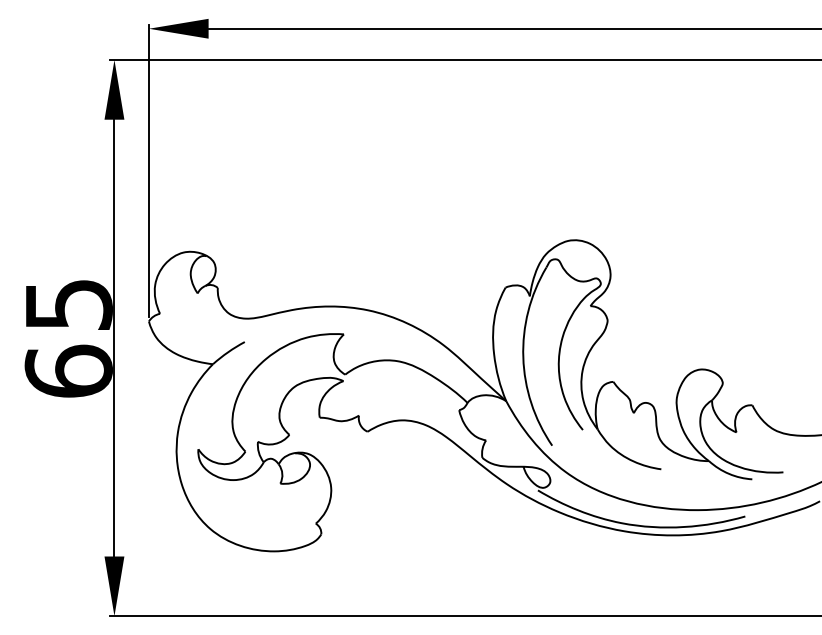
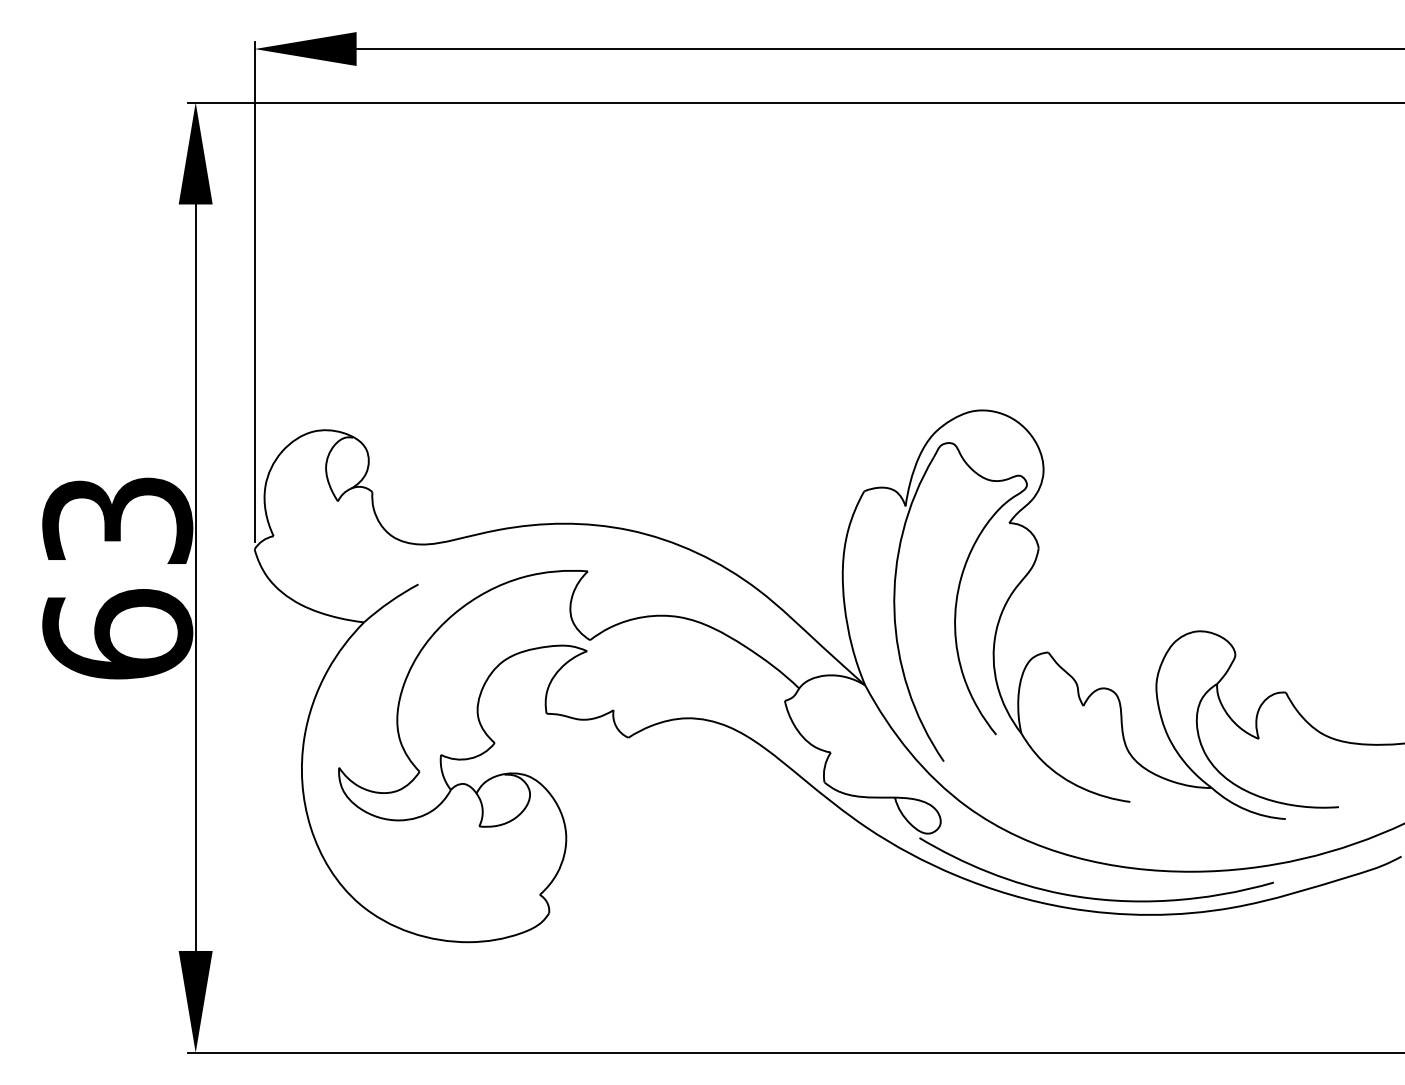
text: (68, 304) -> (117, 520), 65 -> 63

